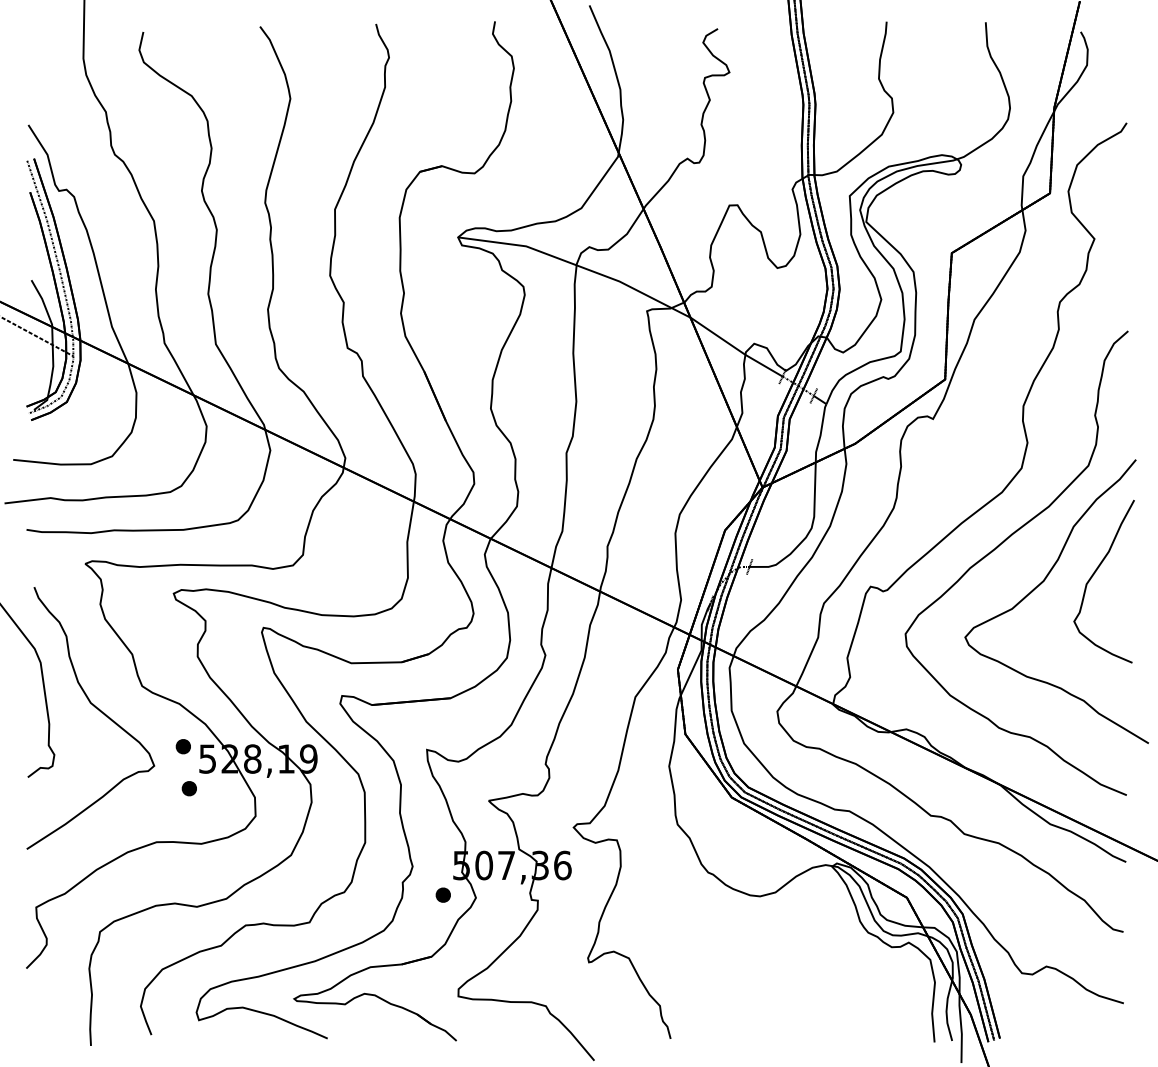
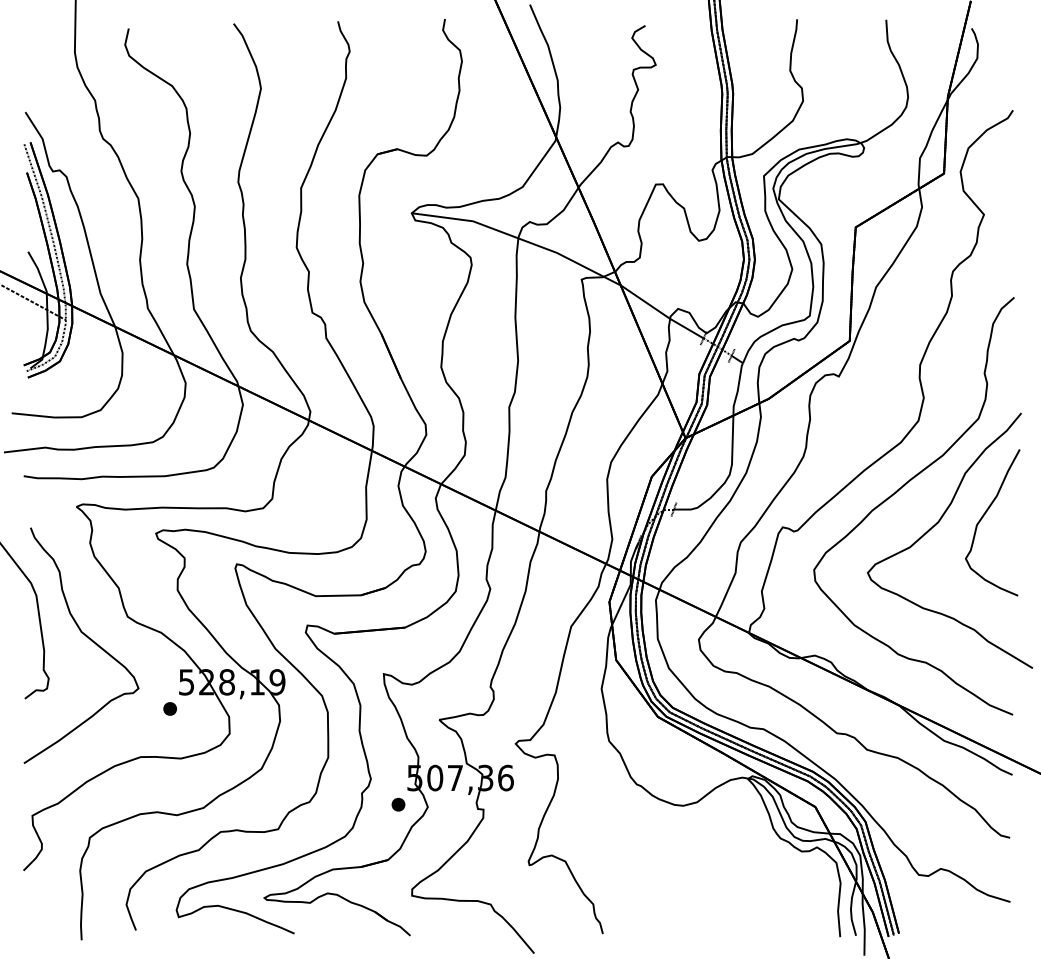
part: (182, 746) -> (163, 671), removed

